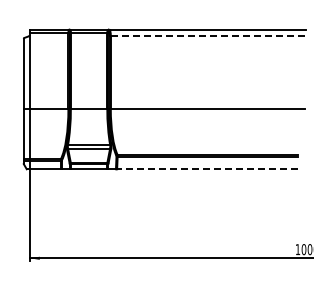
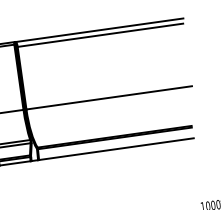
line: (207, 35) -> (100, 35), dashed -> solid
line: (207, 169) -> (116, 149), dashed -> solid

